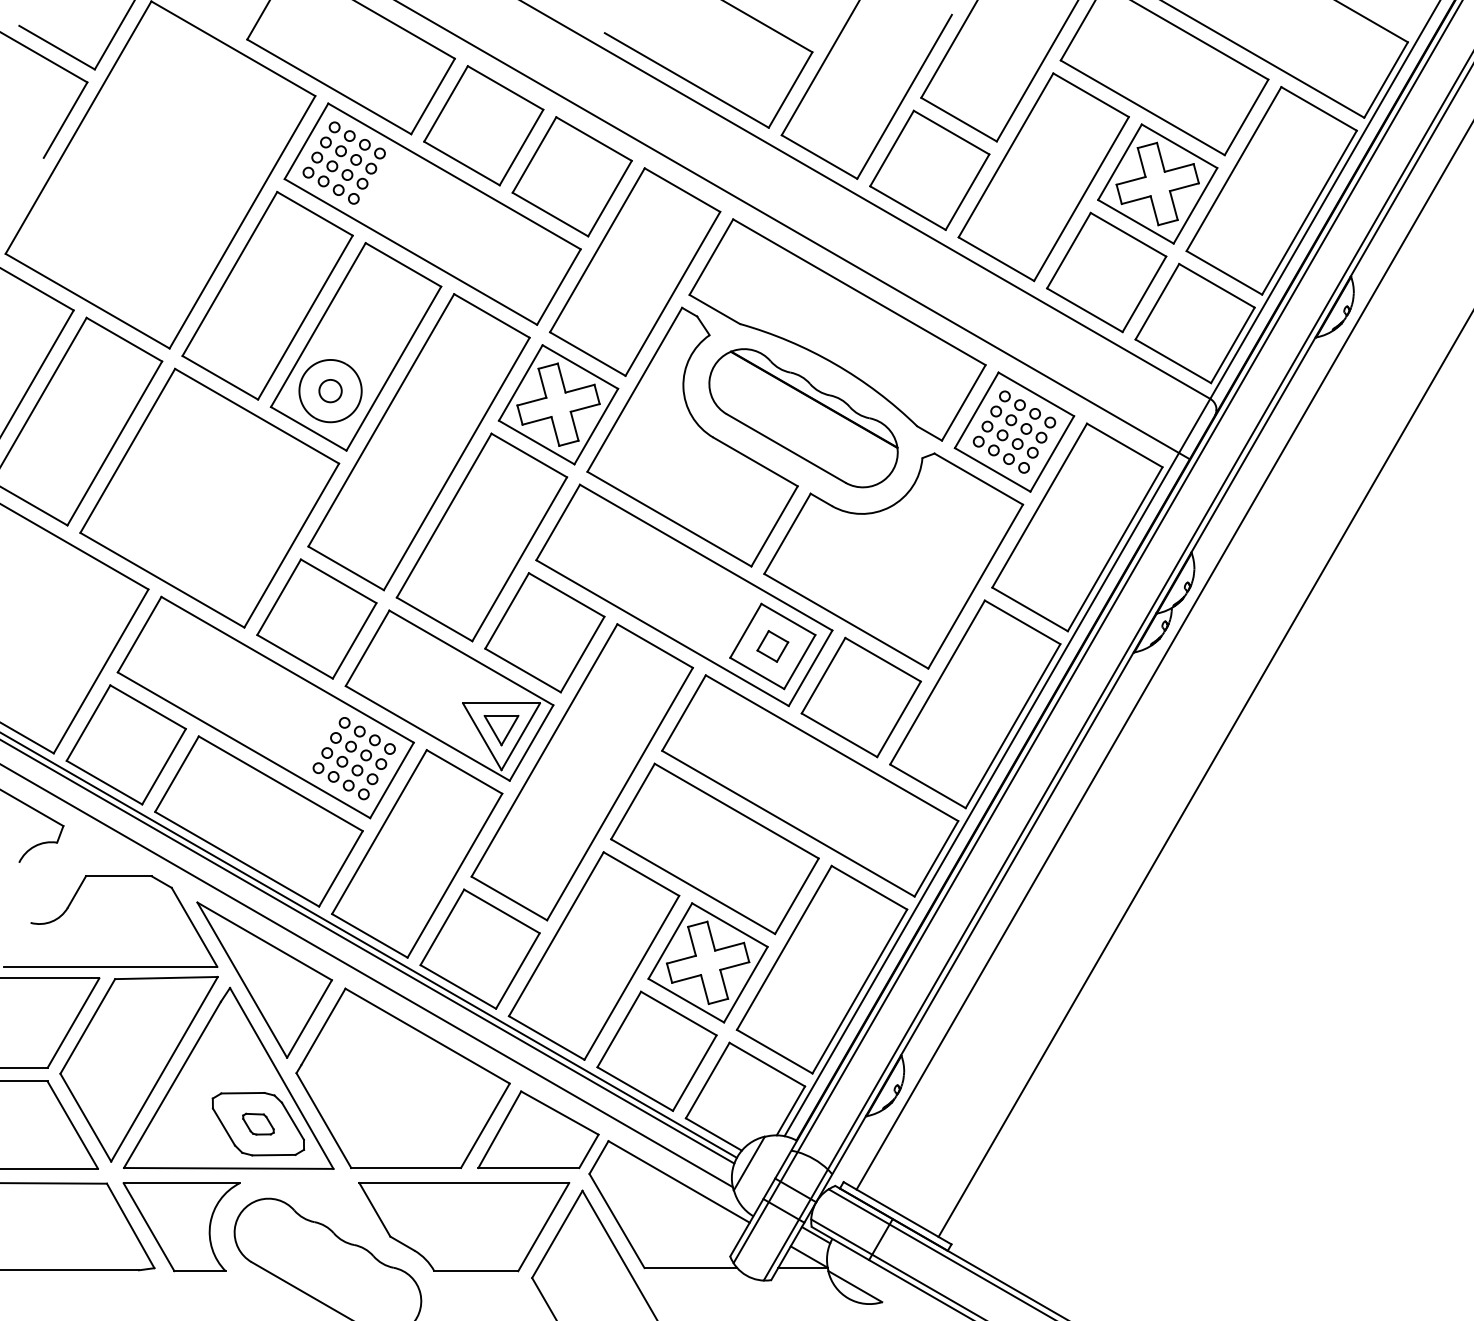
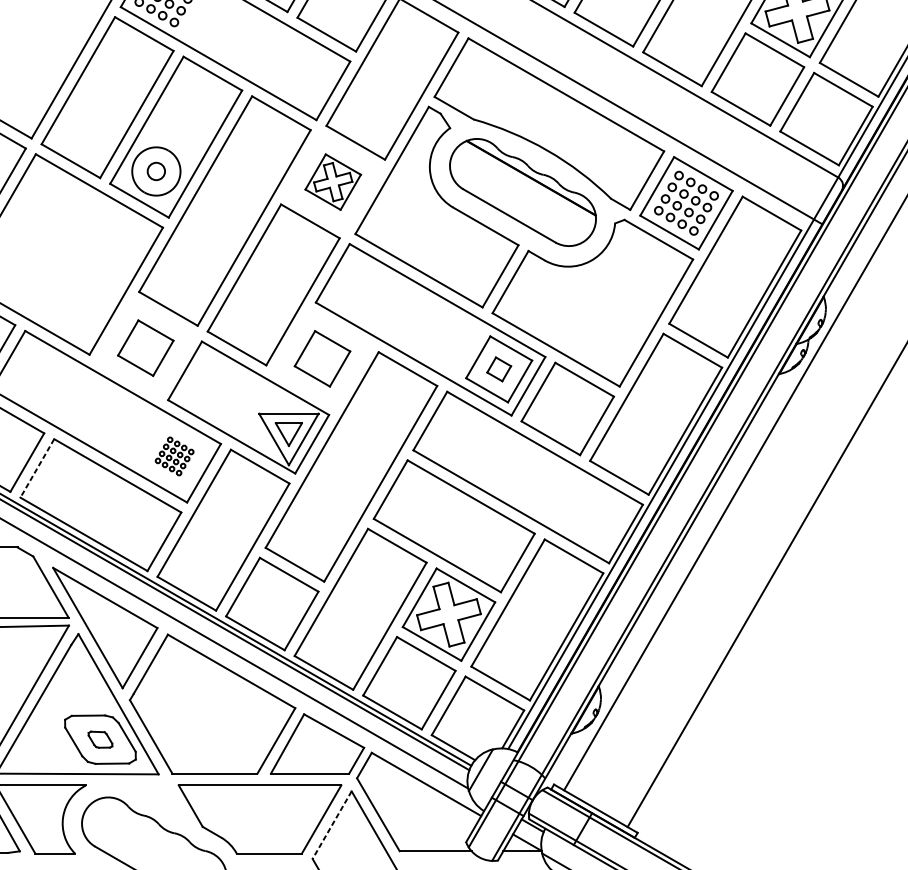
part: (558, 404) -> (333, 181), size x0.6
part: (316, 618) -> (145, 347), size x0.6
part: (544, 632) -> (322, 358), size x0.6
part: (353, 758) -> (174, 456), size x0.6
line: (177, 774) -> (37, 468), solid -> dashed
line: (557, 1234) -> (332, 825), solid -> dashed

